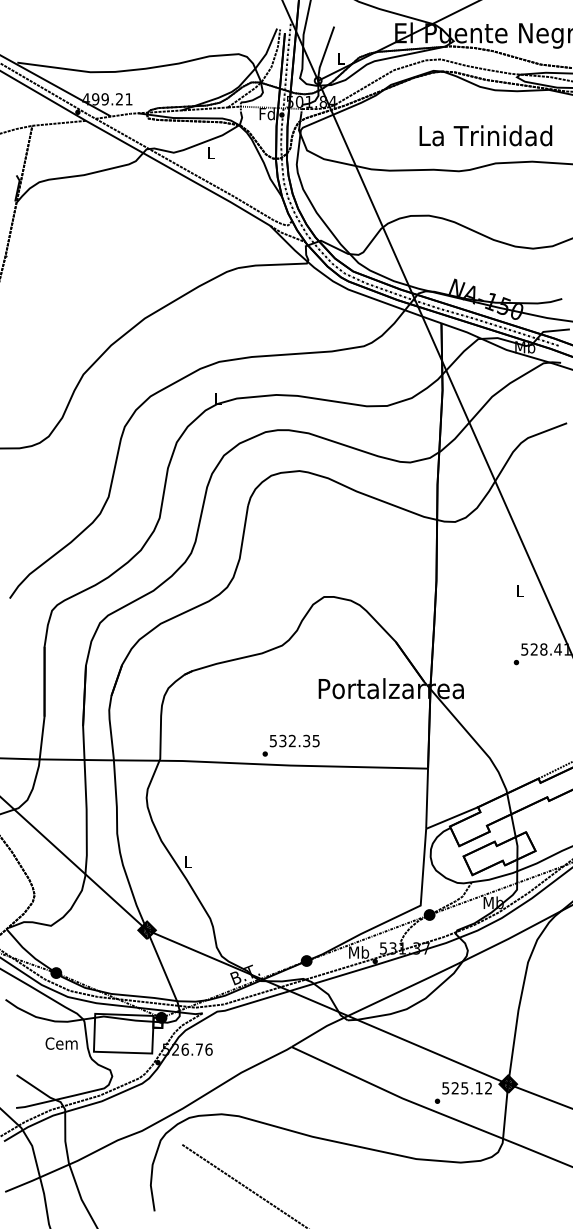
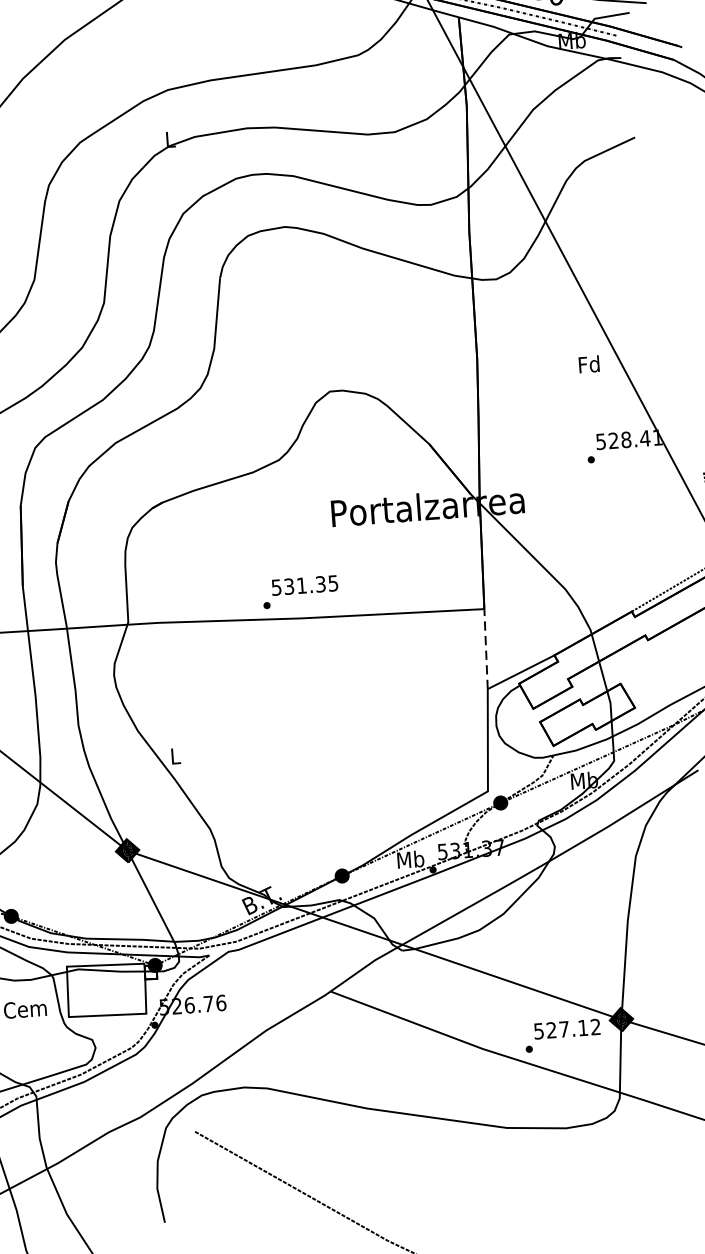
text: (519, 590) -> (588, 363), L -> Fd
text: (291, 740) -> (300, 585), 532.35 -> 531.35
line: (427, 798) -> (486, 648), solid -> dashed
text: (464, 1088) -> (563, 1029), 525.12 -> 527.12

